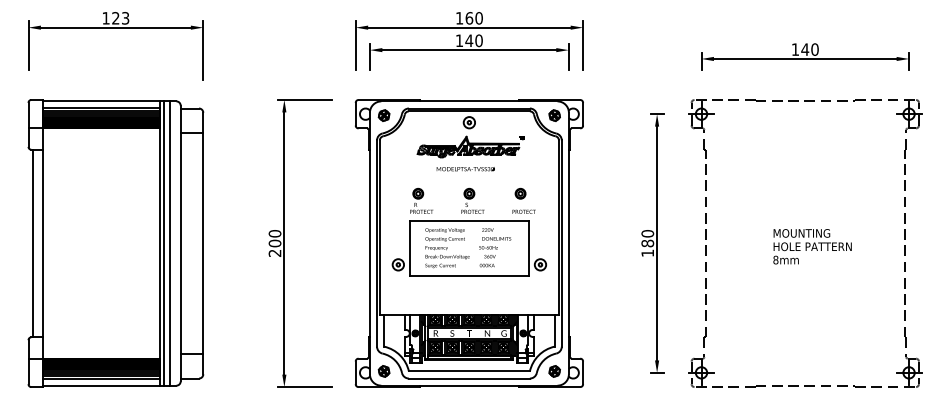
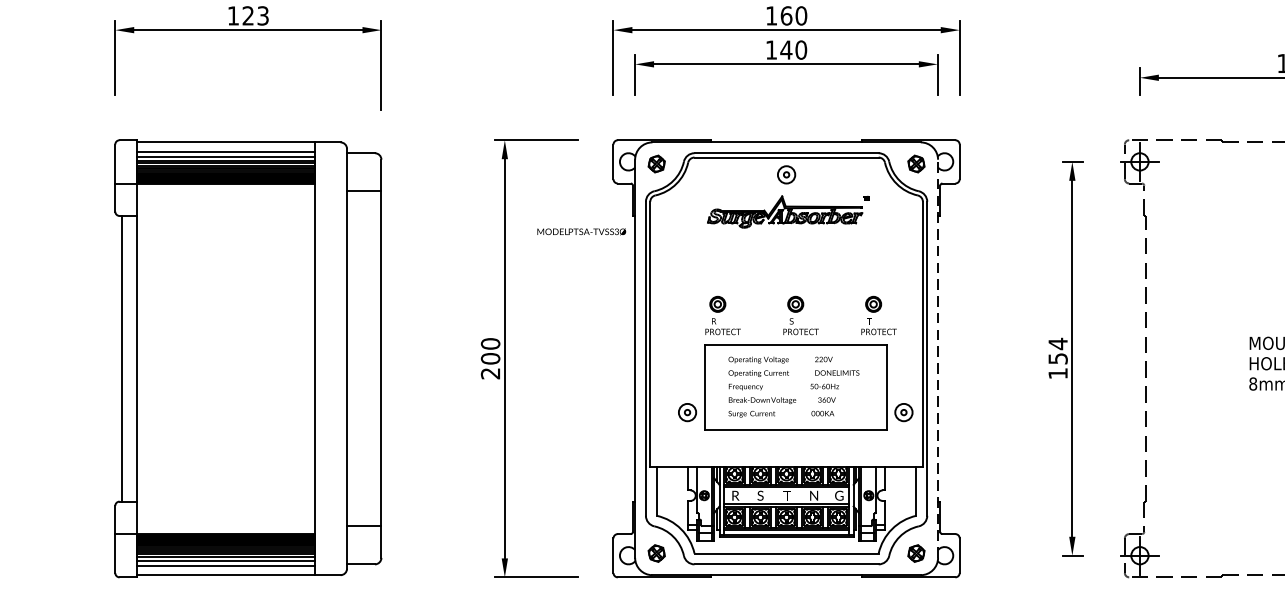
text: (465, 169) -> (581, 232), moved
part: (468, 231) -> (794, 361), moved
text: (647, 238) -> (1057, 351), 180 -> 154
line: (163, 243) -> (320, 358), removed
line: (169, 243) -> (329, 358), removed
line: (568, 243) -> (937, 358), solid -> dashed

